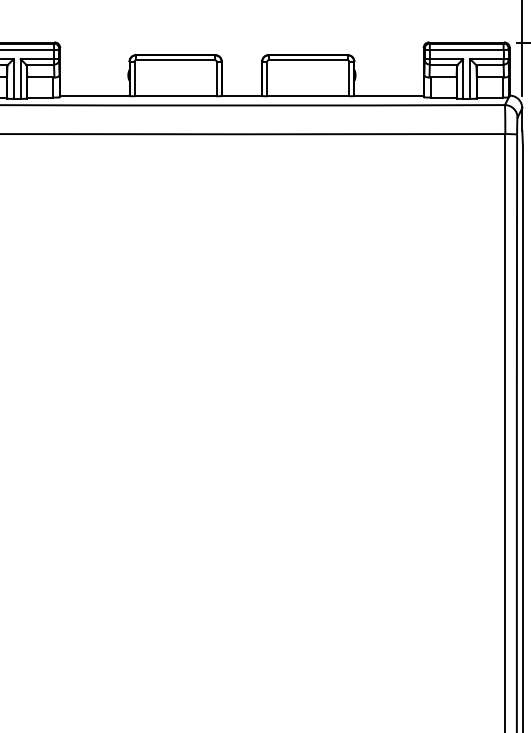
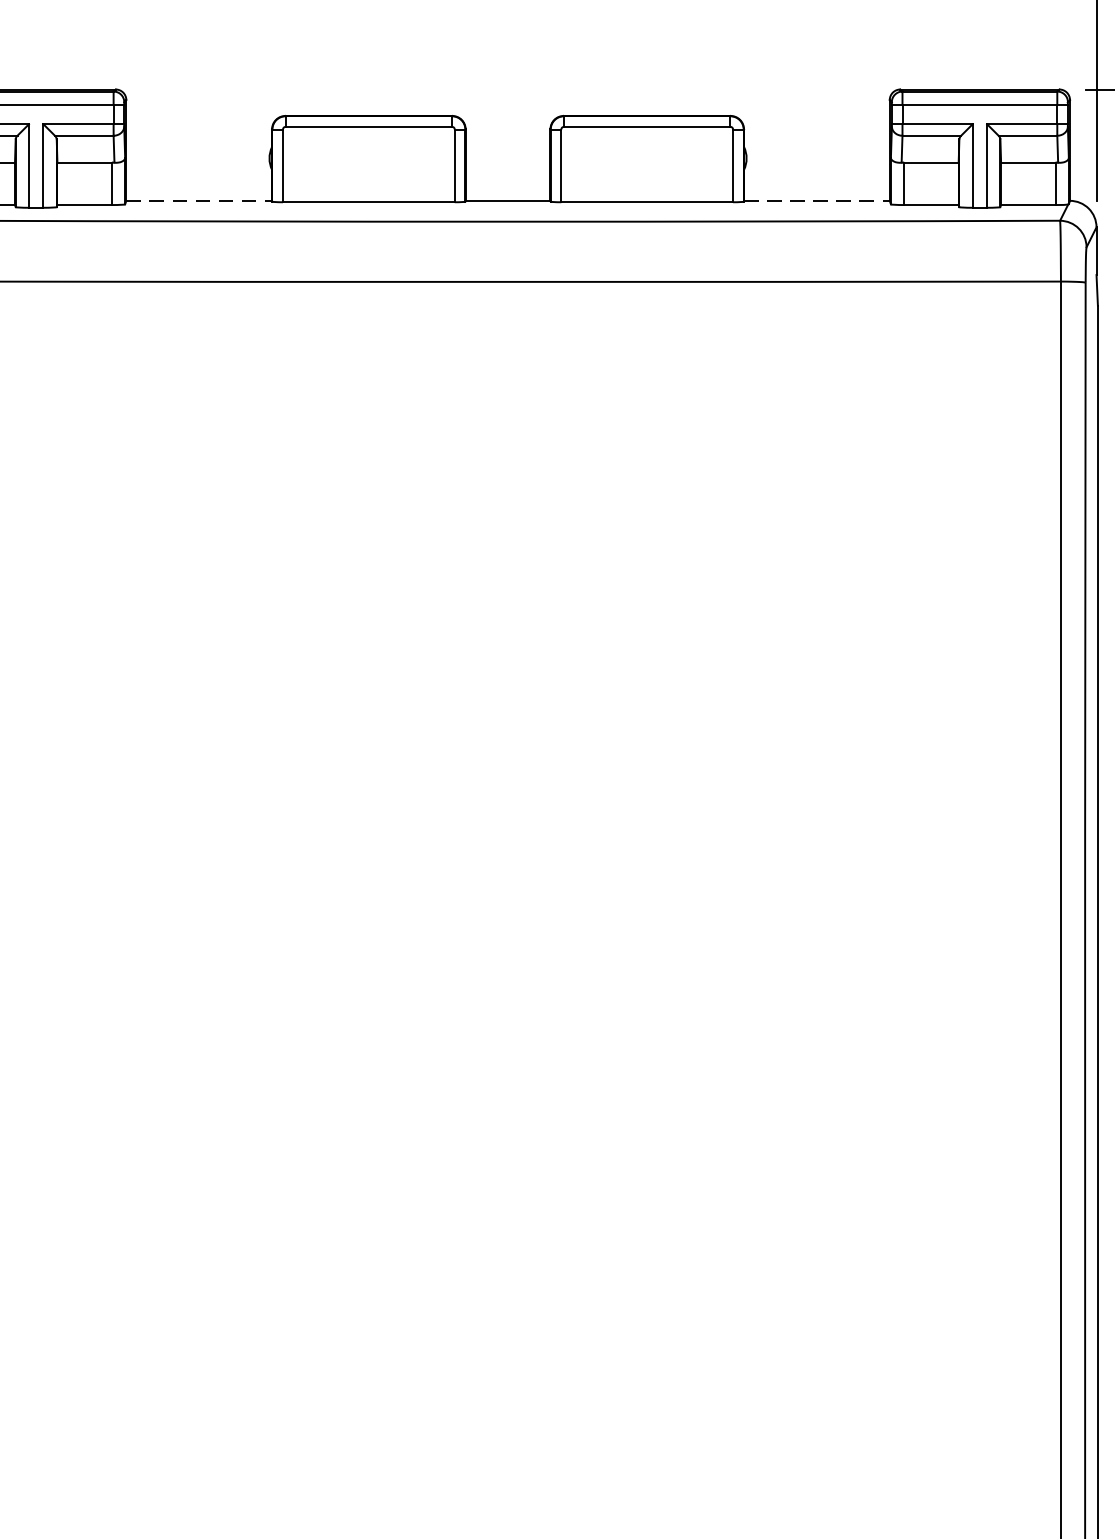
line: (94, 95) -> (198, 200), solid -> dashed
line: (389, 95) -> (817, 200), solid -> dashed

